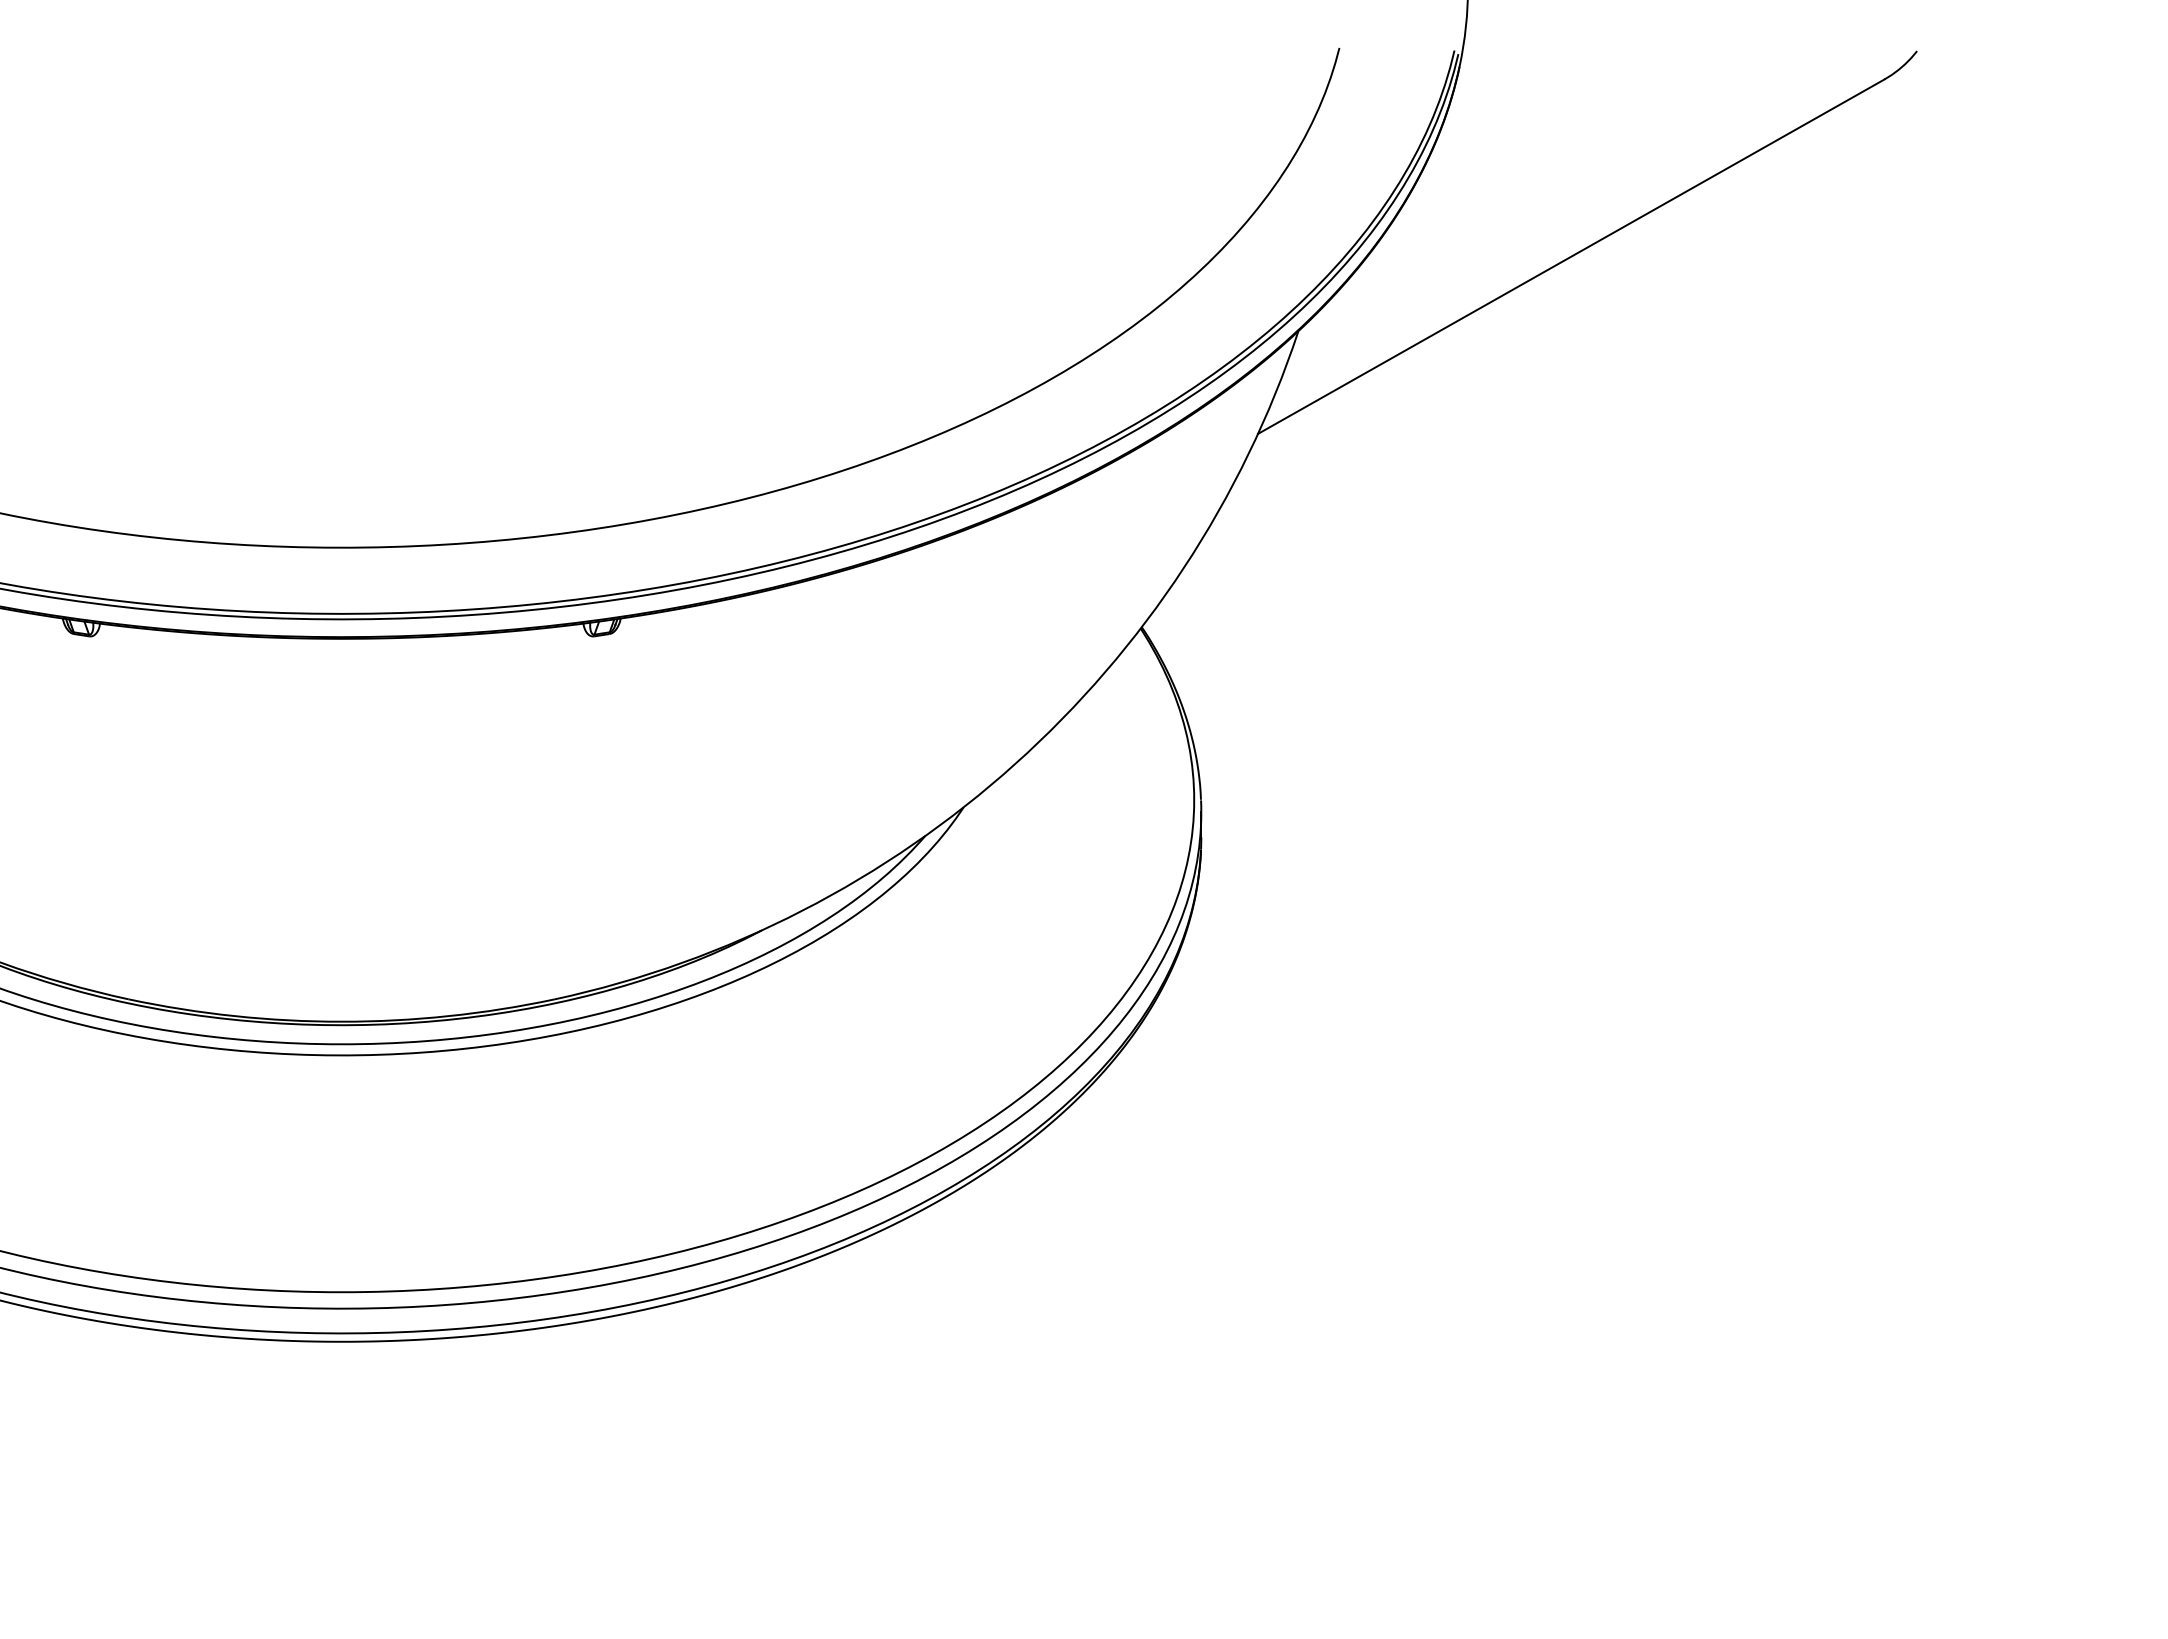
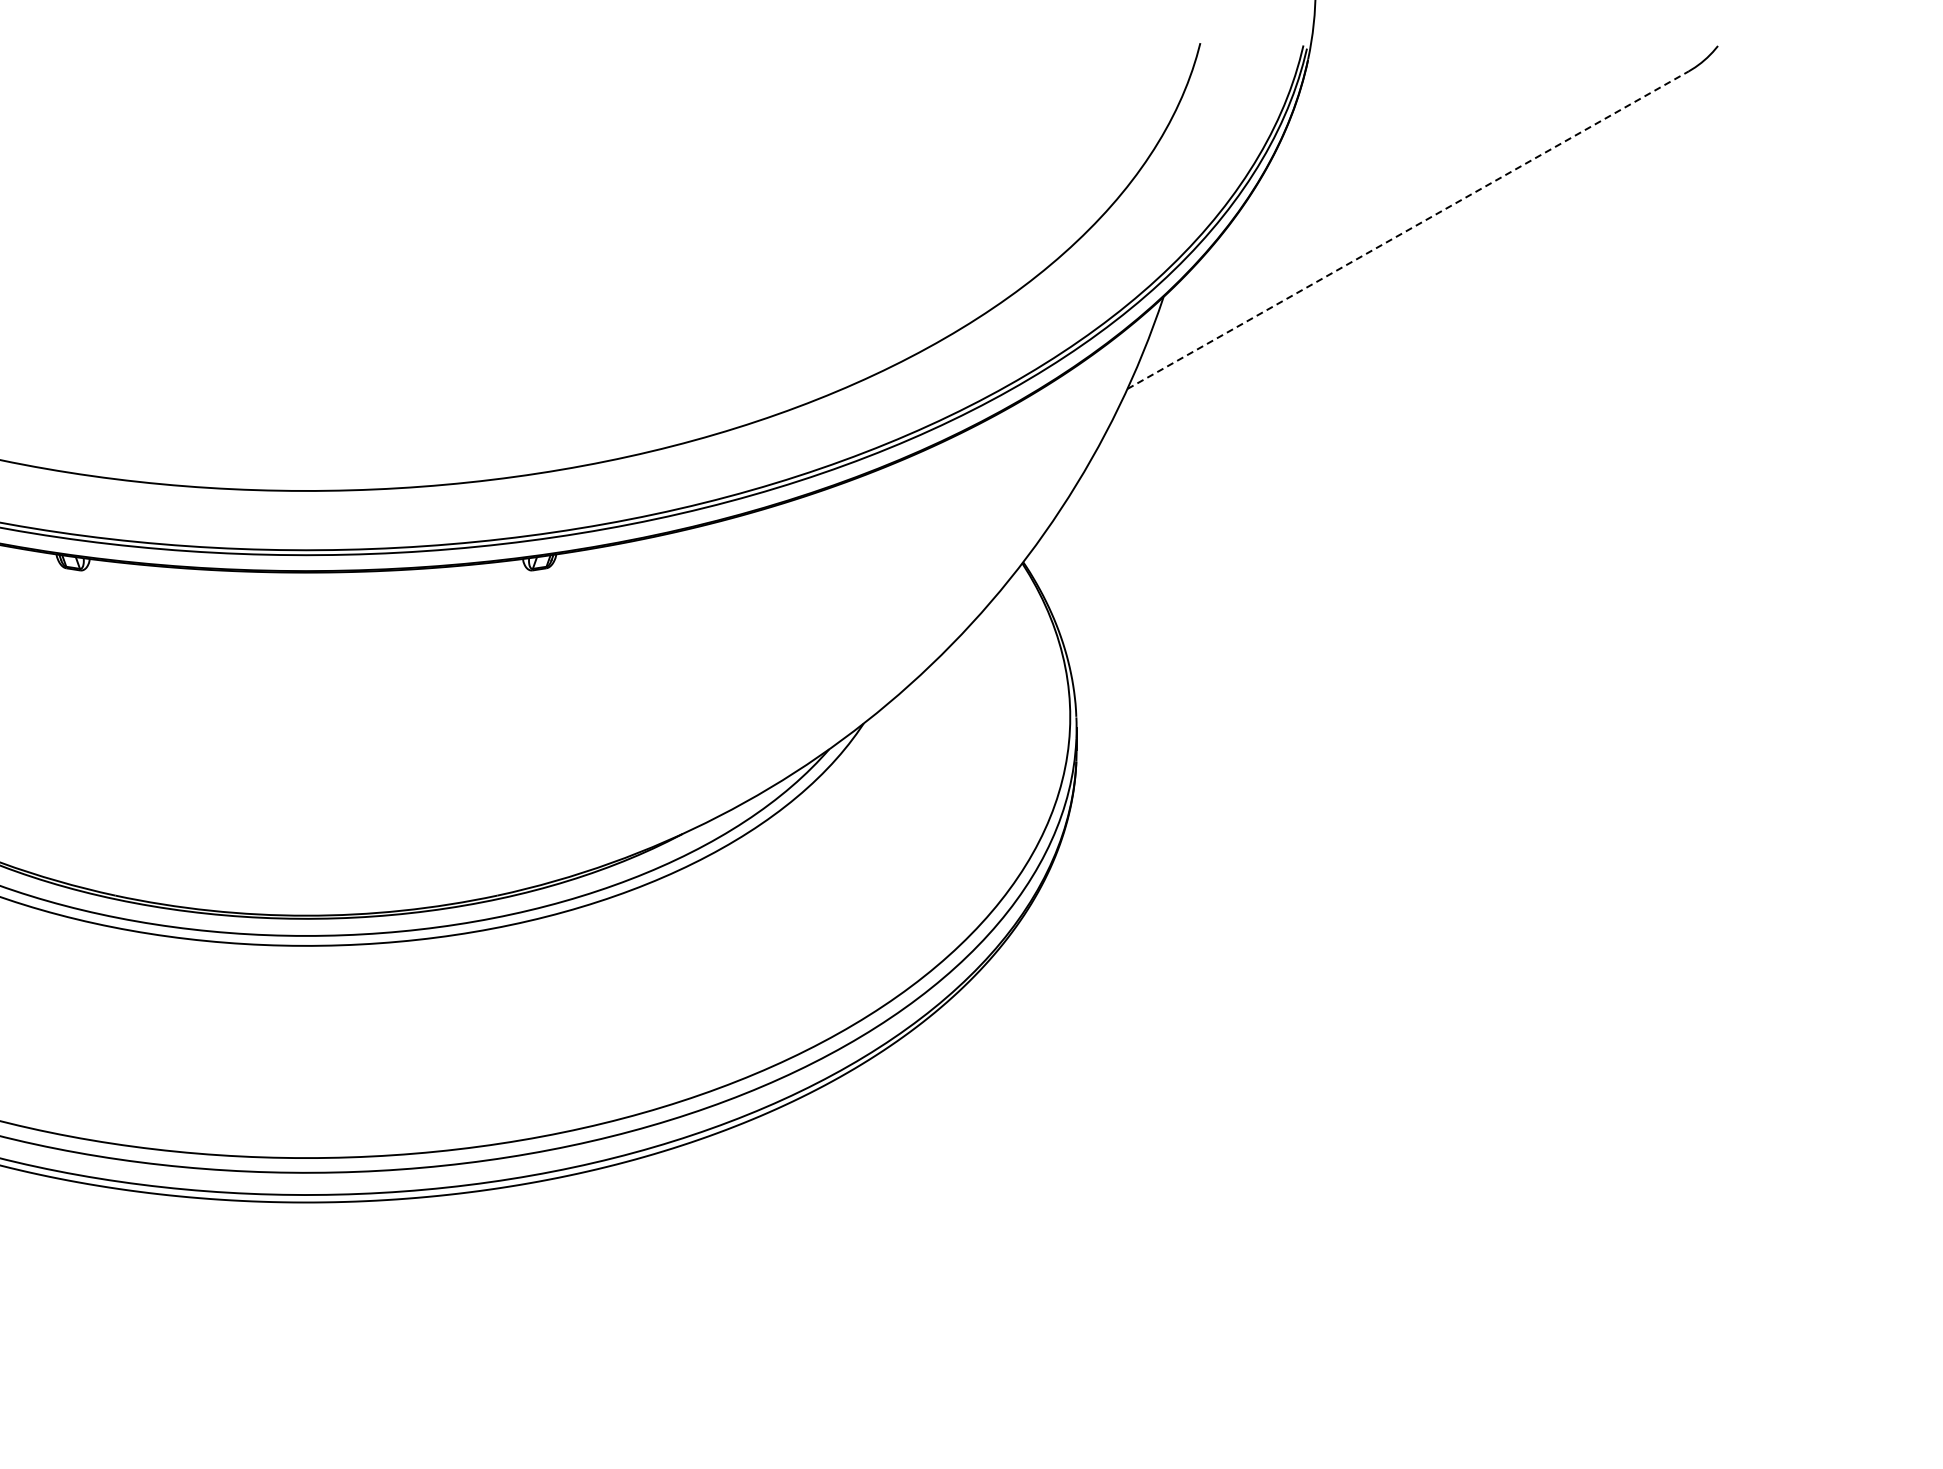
line: (1571, 257) -> (1408, 230), solid -> dashed

